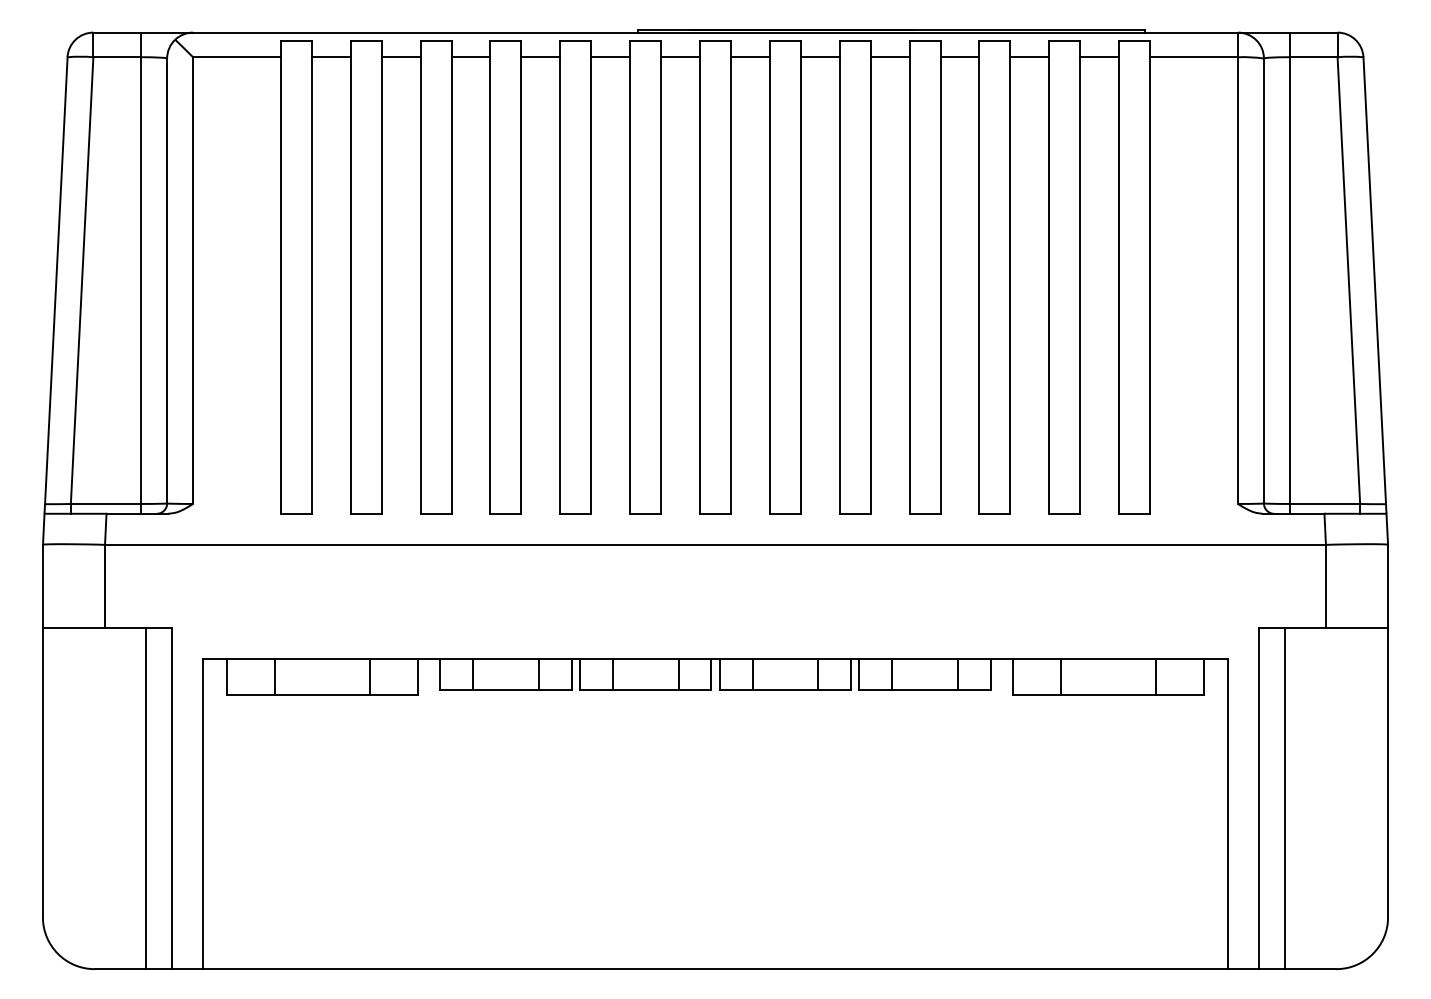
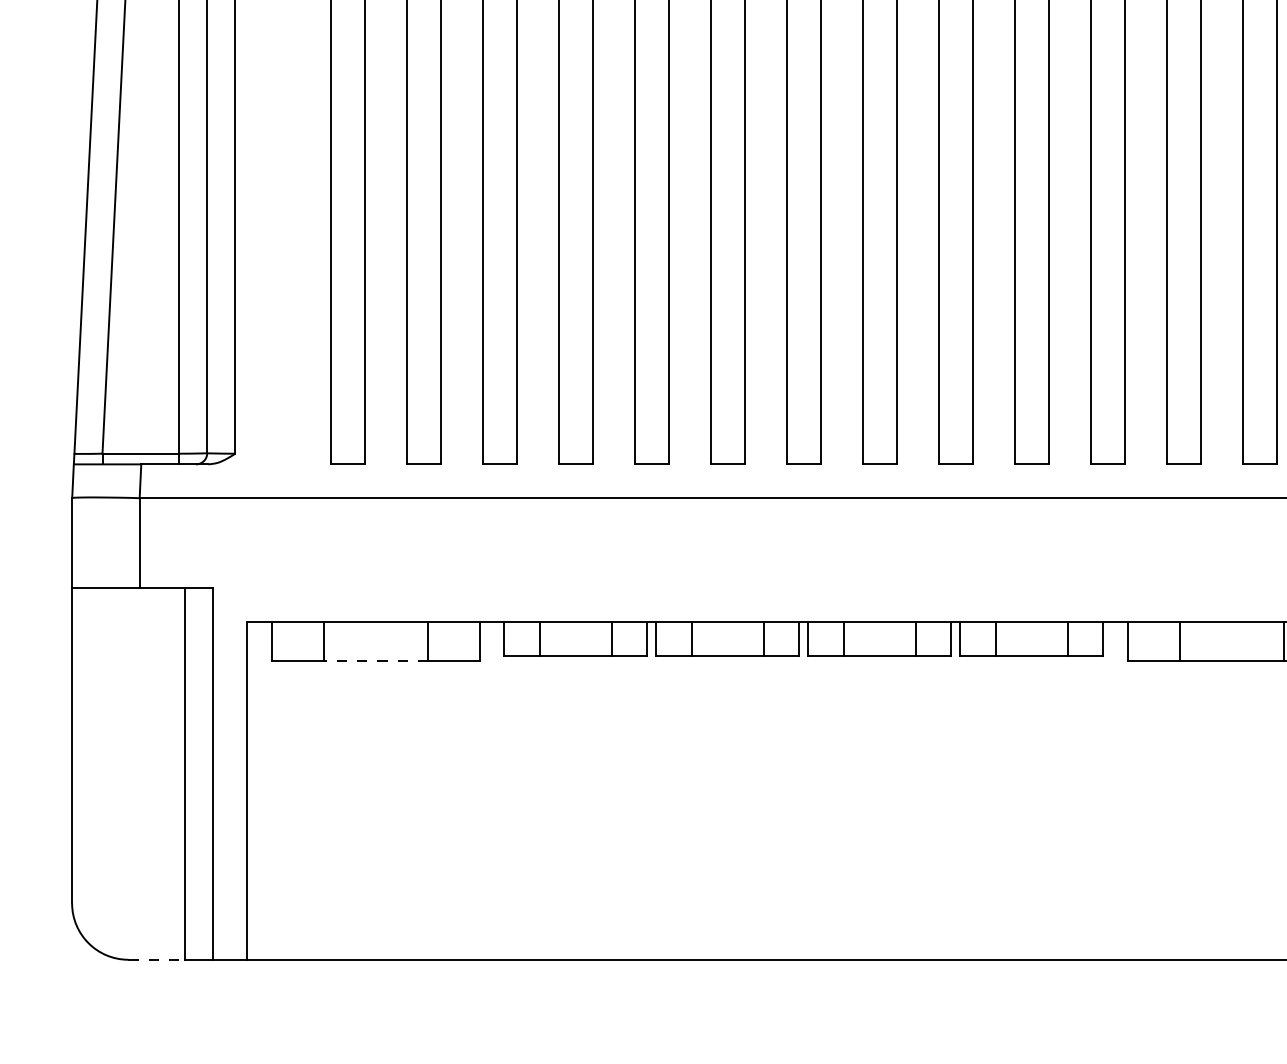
line: (322, 694) -> (376, 660), solid -> dashed
line: (120, 969) -> (156, 960), solid -> dashed

